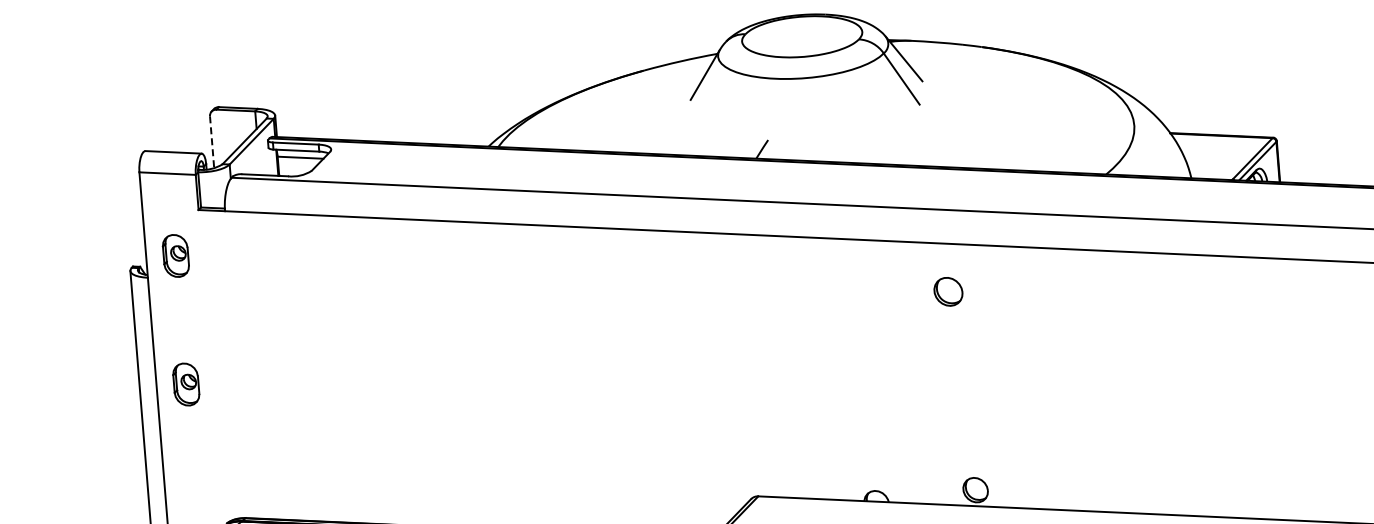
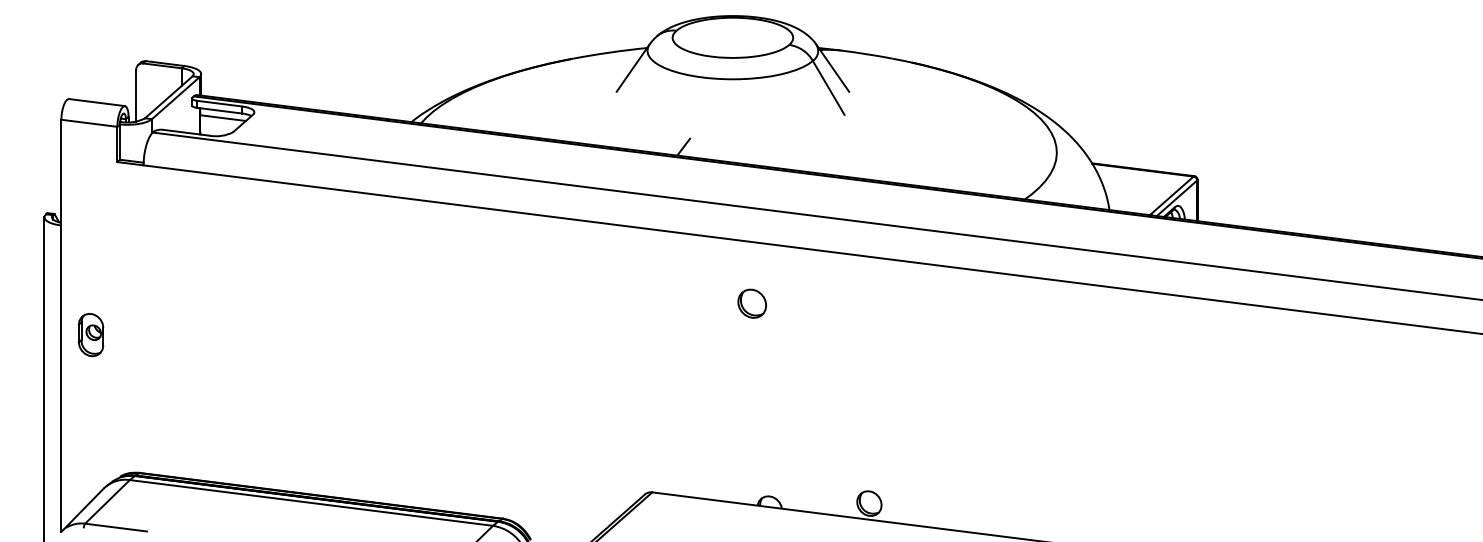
line: (212, 142) -> (136, 95), dashed -> solid
part: (175, 256) -> (90, 206), removed
part: (948, 291) -> (752, 303), moved

